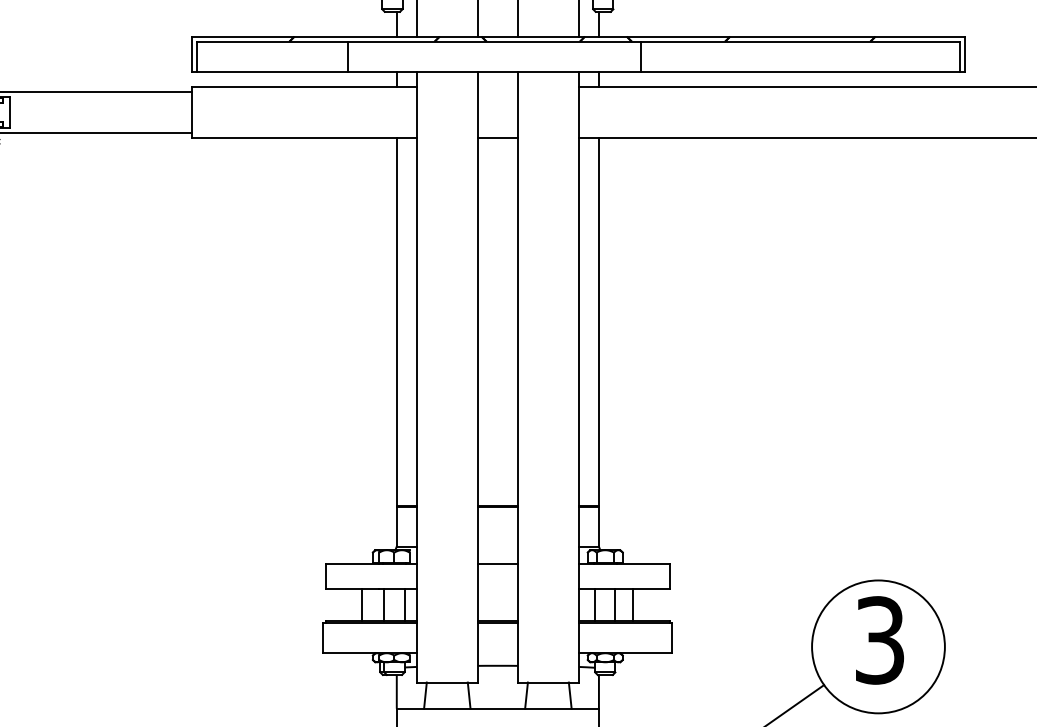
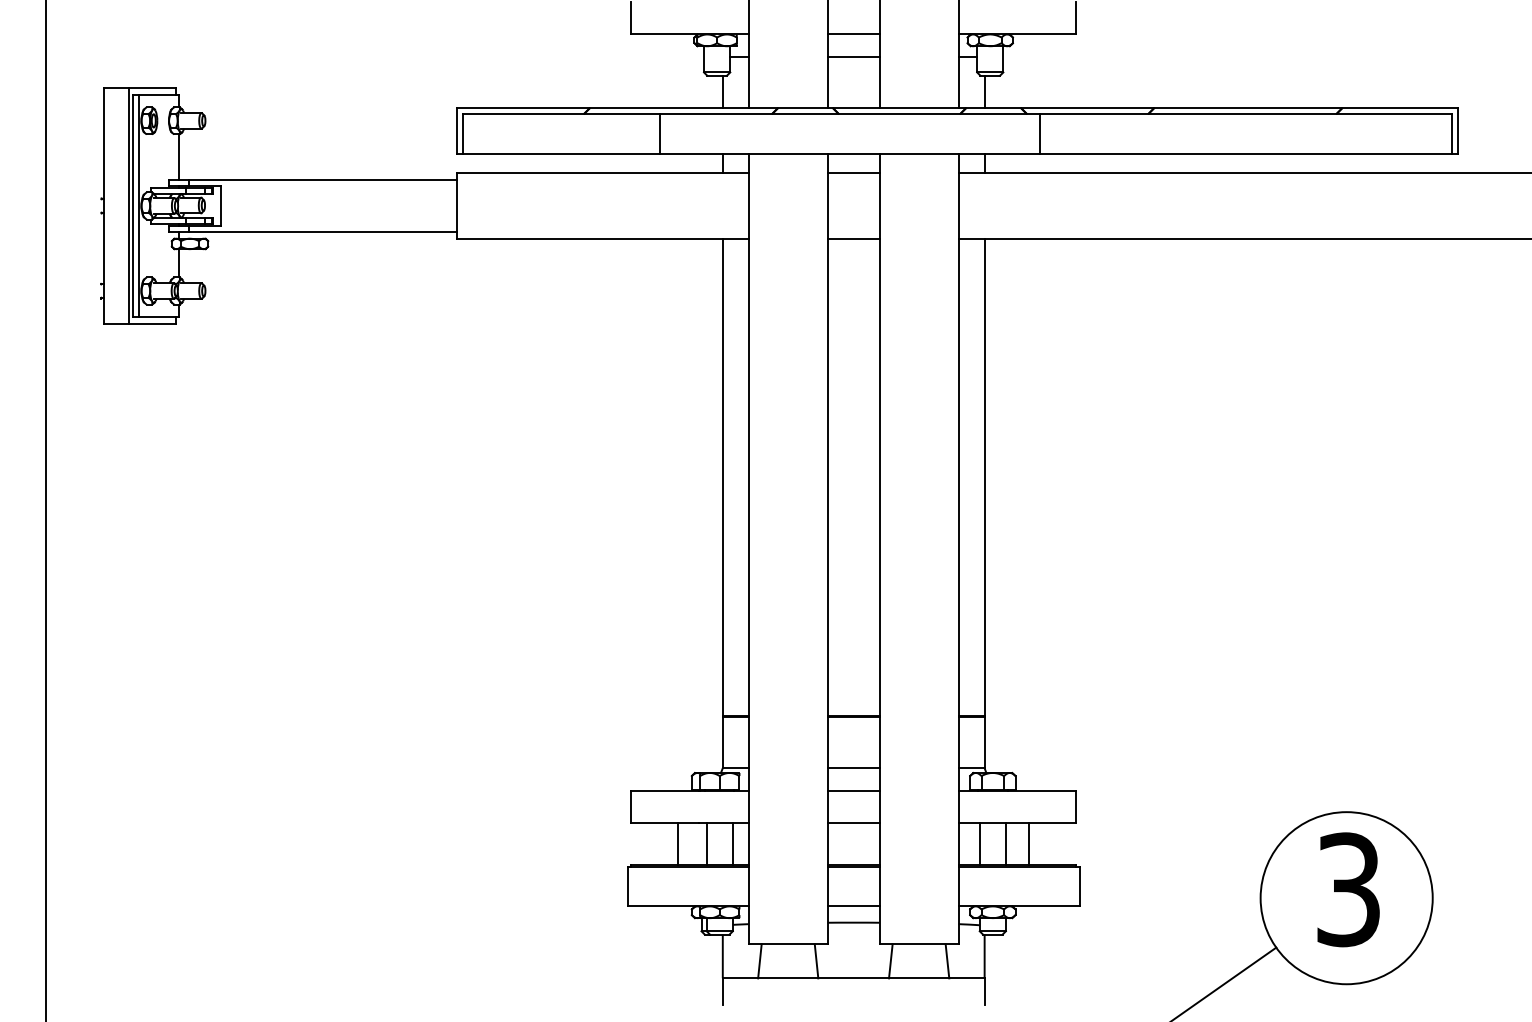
line: (497, 87) -> (853, 173), added
line: (497, 546) -> (853, 768), added
line: (497, 589) -> (853, 823), added
line: (497, 653) -> (853, 906), added

